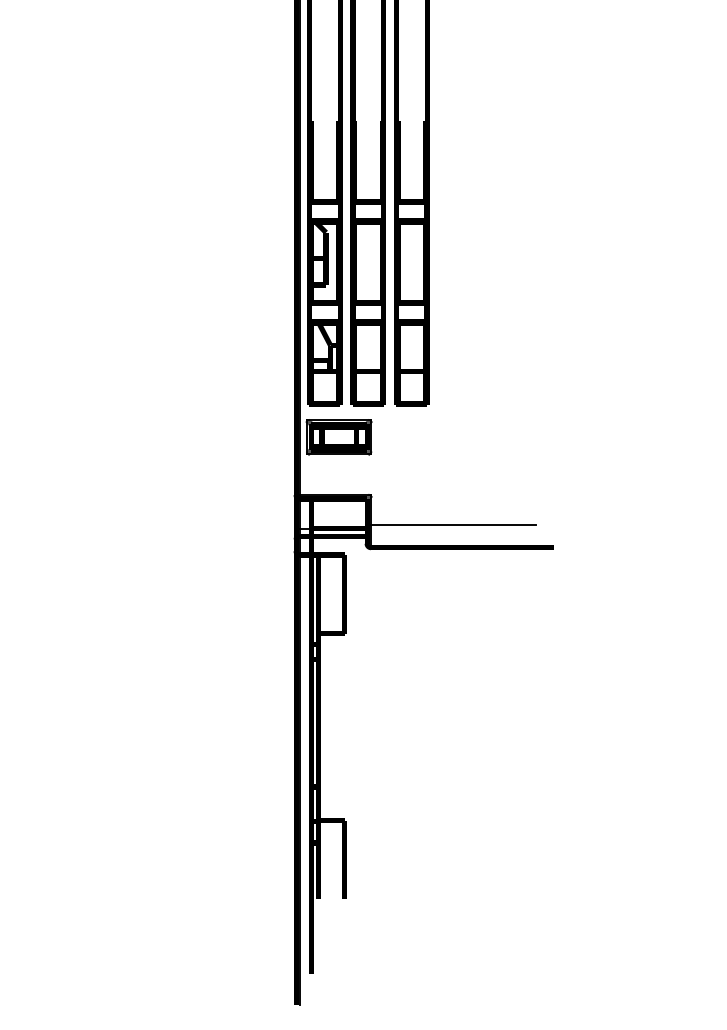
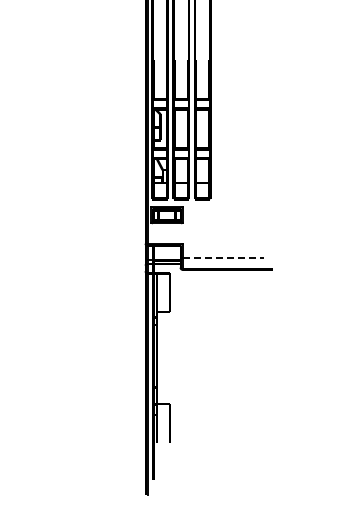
line: (453, 525) -> (223, 258), solid -> dashed

